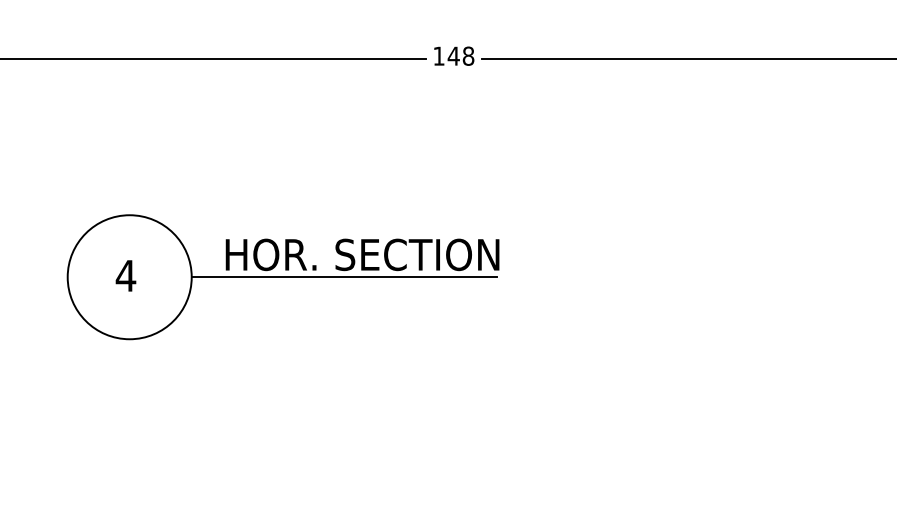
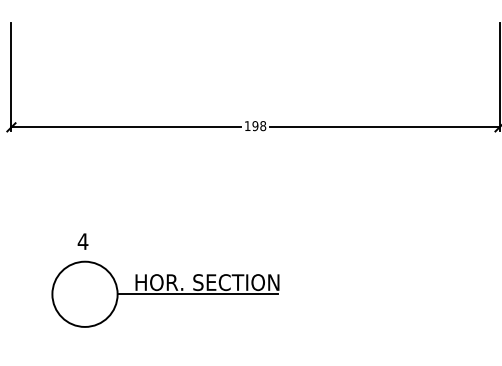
text: (453, 56) -> (255, 126), 148 -> 198
part: (282, 275) -> (165, 293), moved

